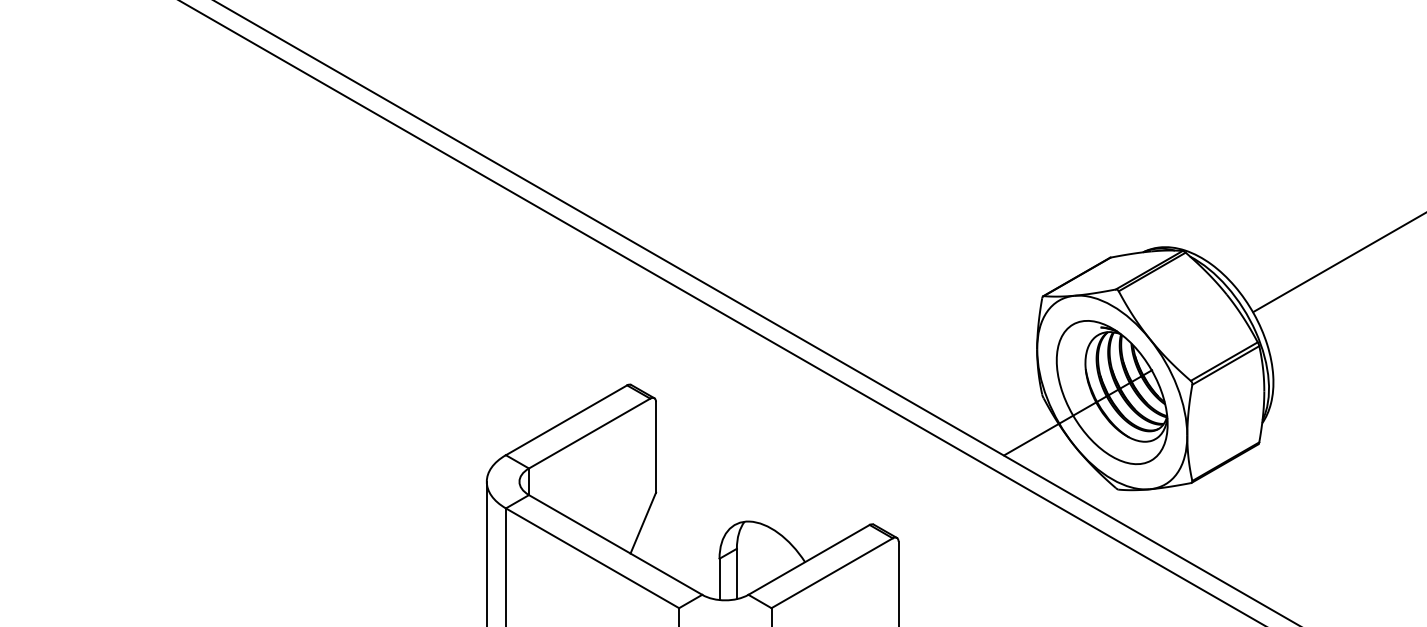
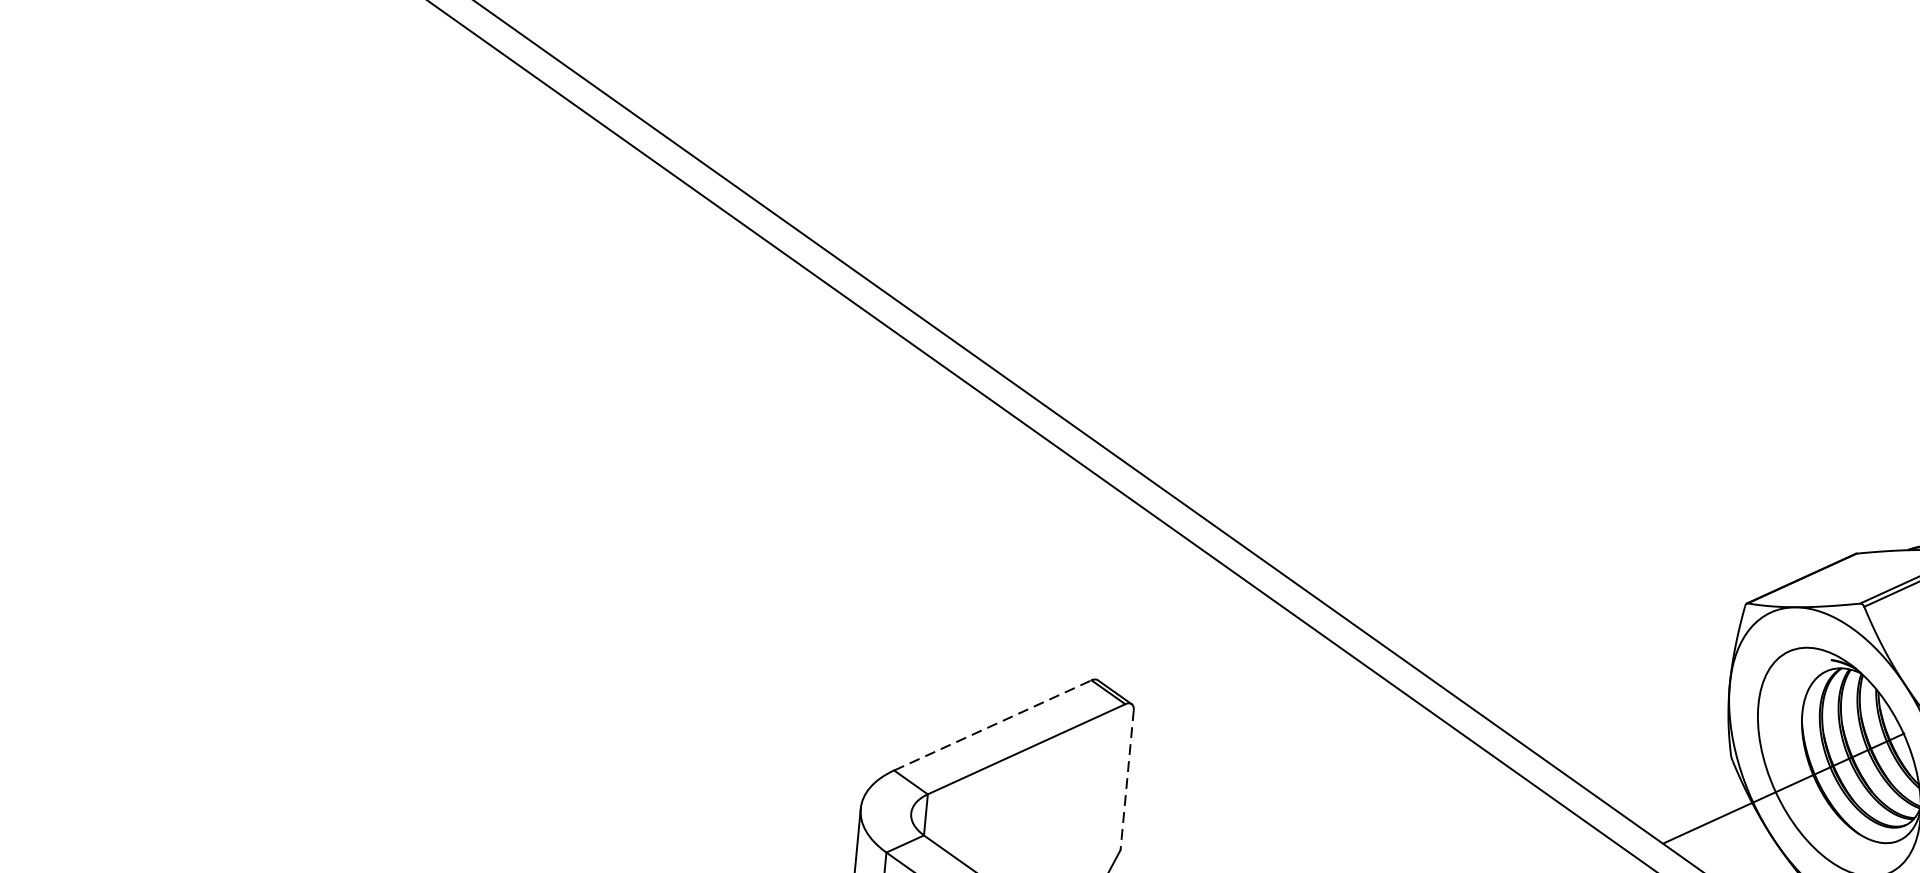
line: (566, 420) -> (992, 725), solid -> dashed
line: (656, 447) -> (1127, 780), solid -> dashed

